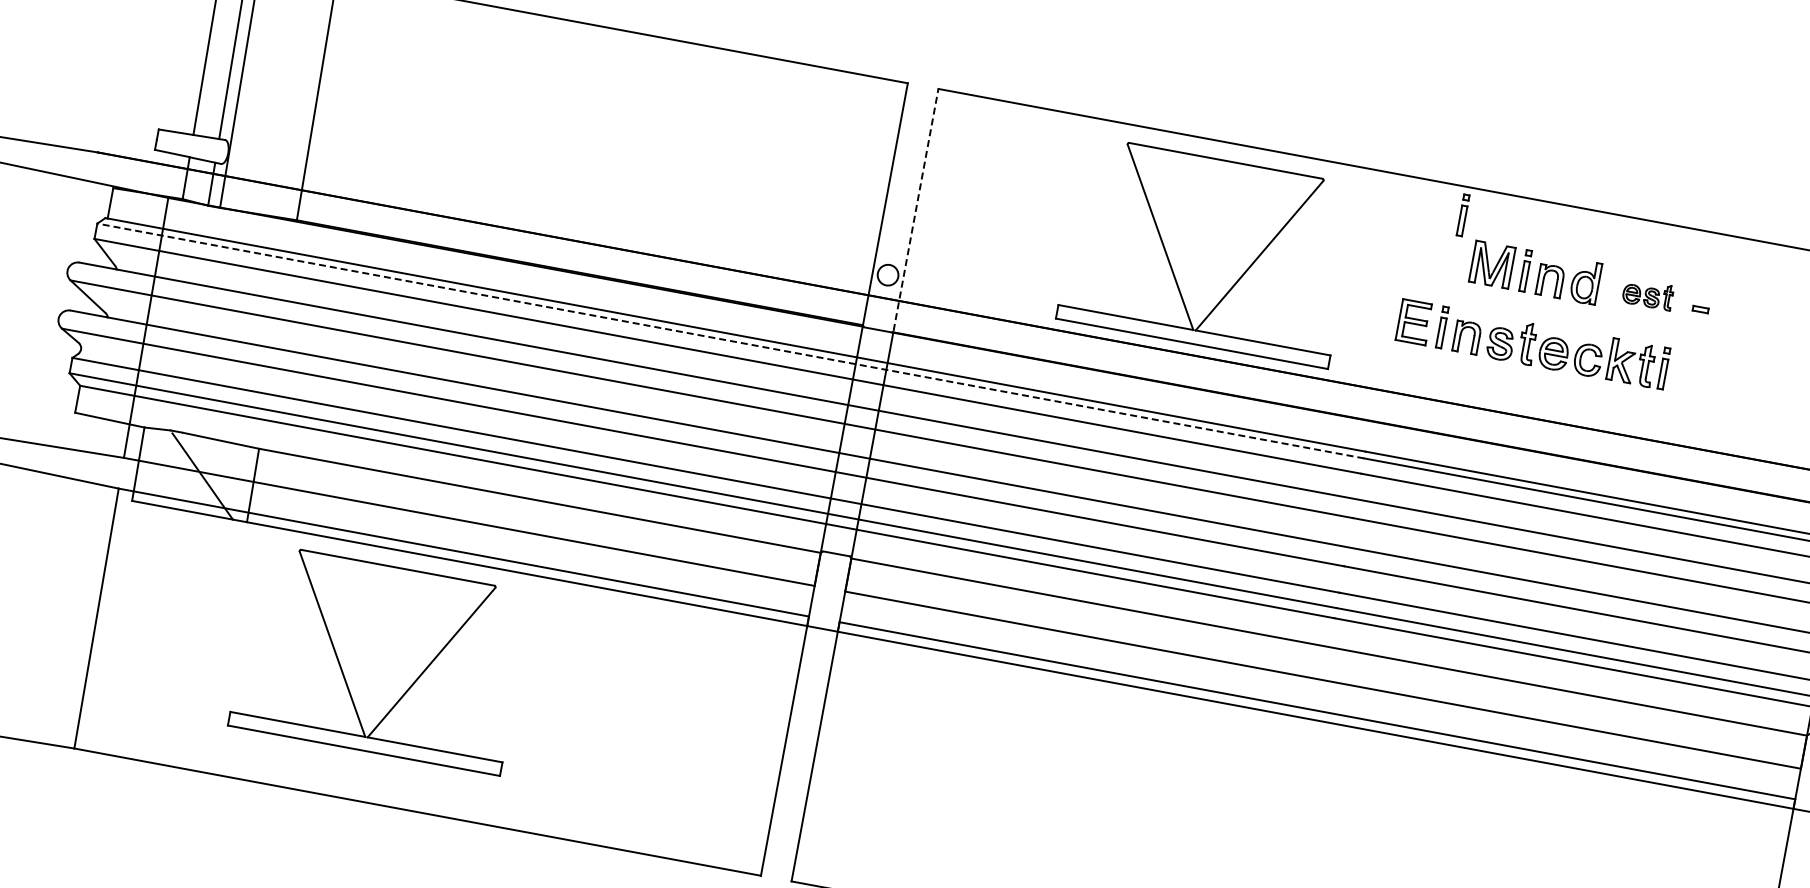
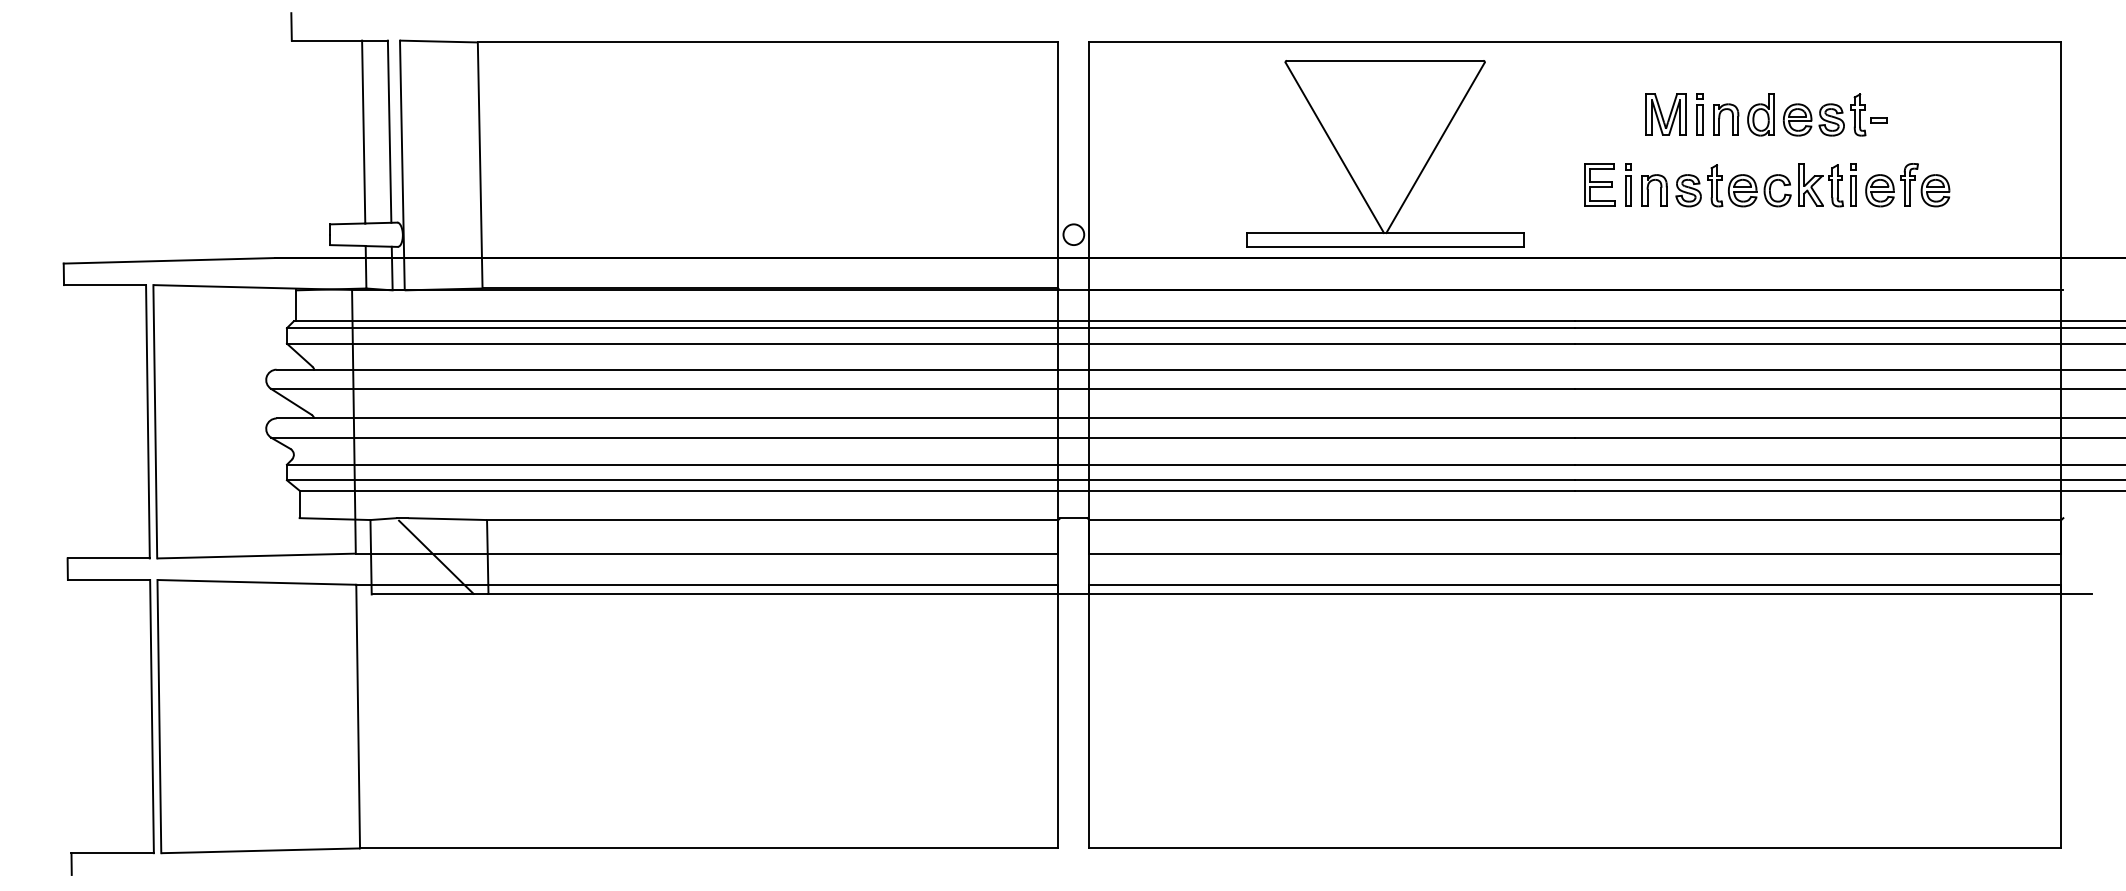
line: (916, 208) -> (1089, 164), dashed -> solid
part: (1463, 214) -> (1628, 70), removed
part: (1648, 293) -> (1824, 114), size x1.67
line: (730, 341) -> (930, 328), dashed -> solid
part: (1716, 378) -> (1907, 185), added
part: (381, 659) -> (645, 704), removed

